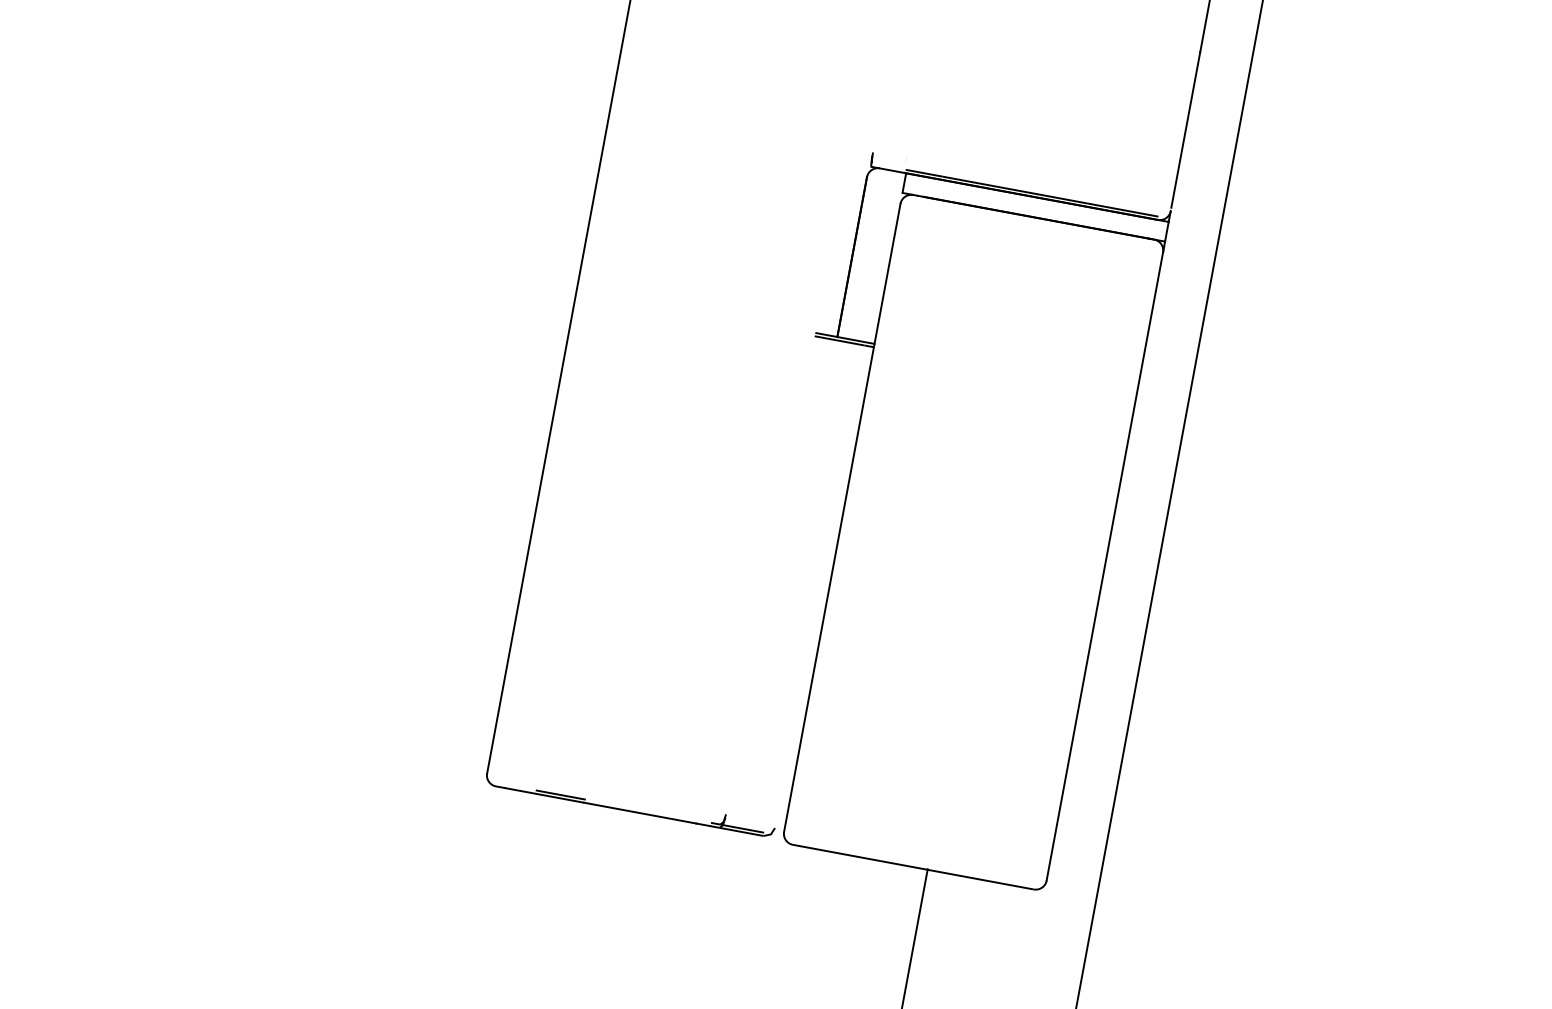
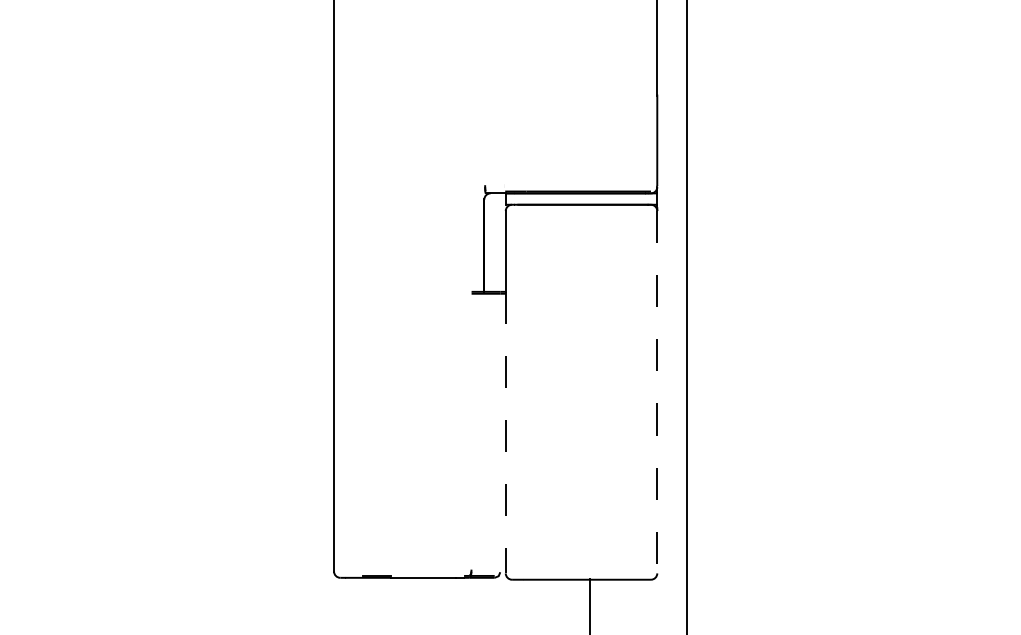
line: (1105, 567) -> (657, 392), solid -> dashed
line: (828, 587) -> (505, 432), solid -> dashed

